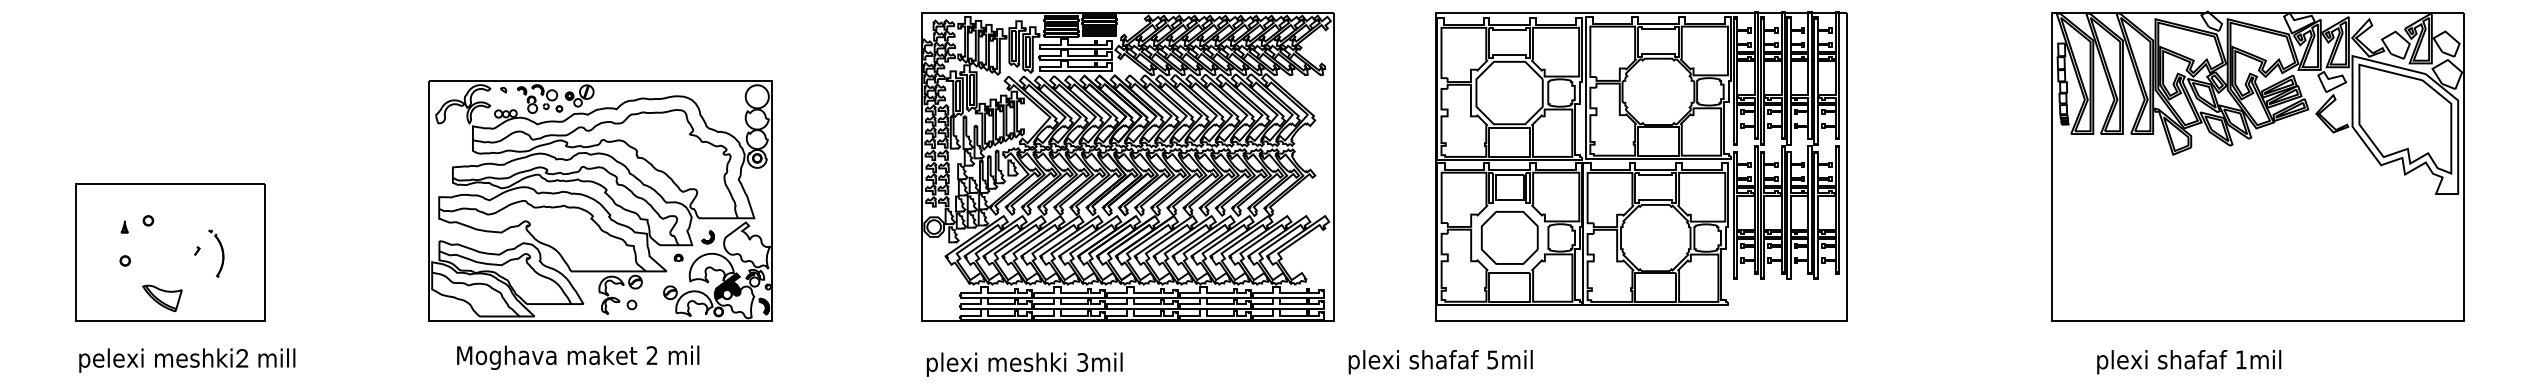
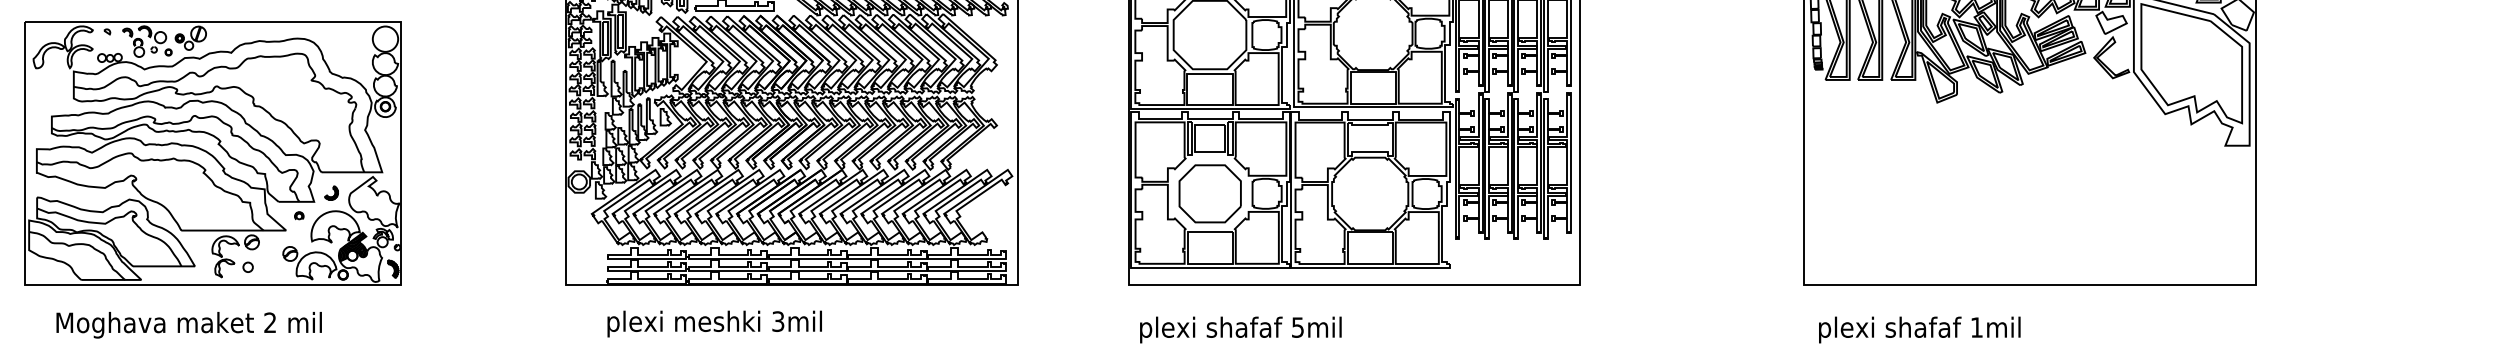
text: (1440, 362) -> (1240, 330), moved
text: (2189, 362) -> (1920, 330), moved
text: (1024, 364) -> (714, 323), moved

